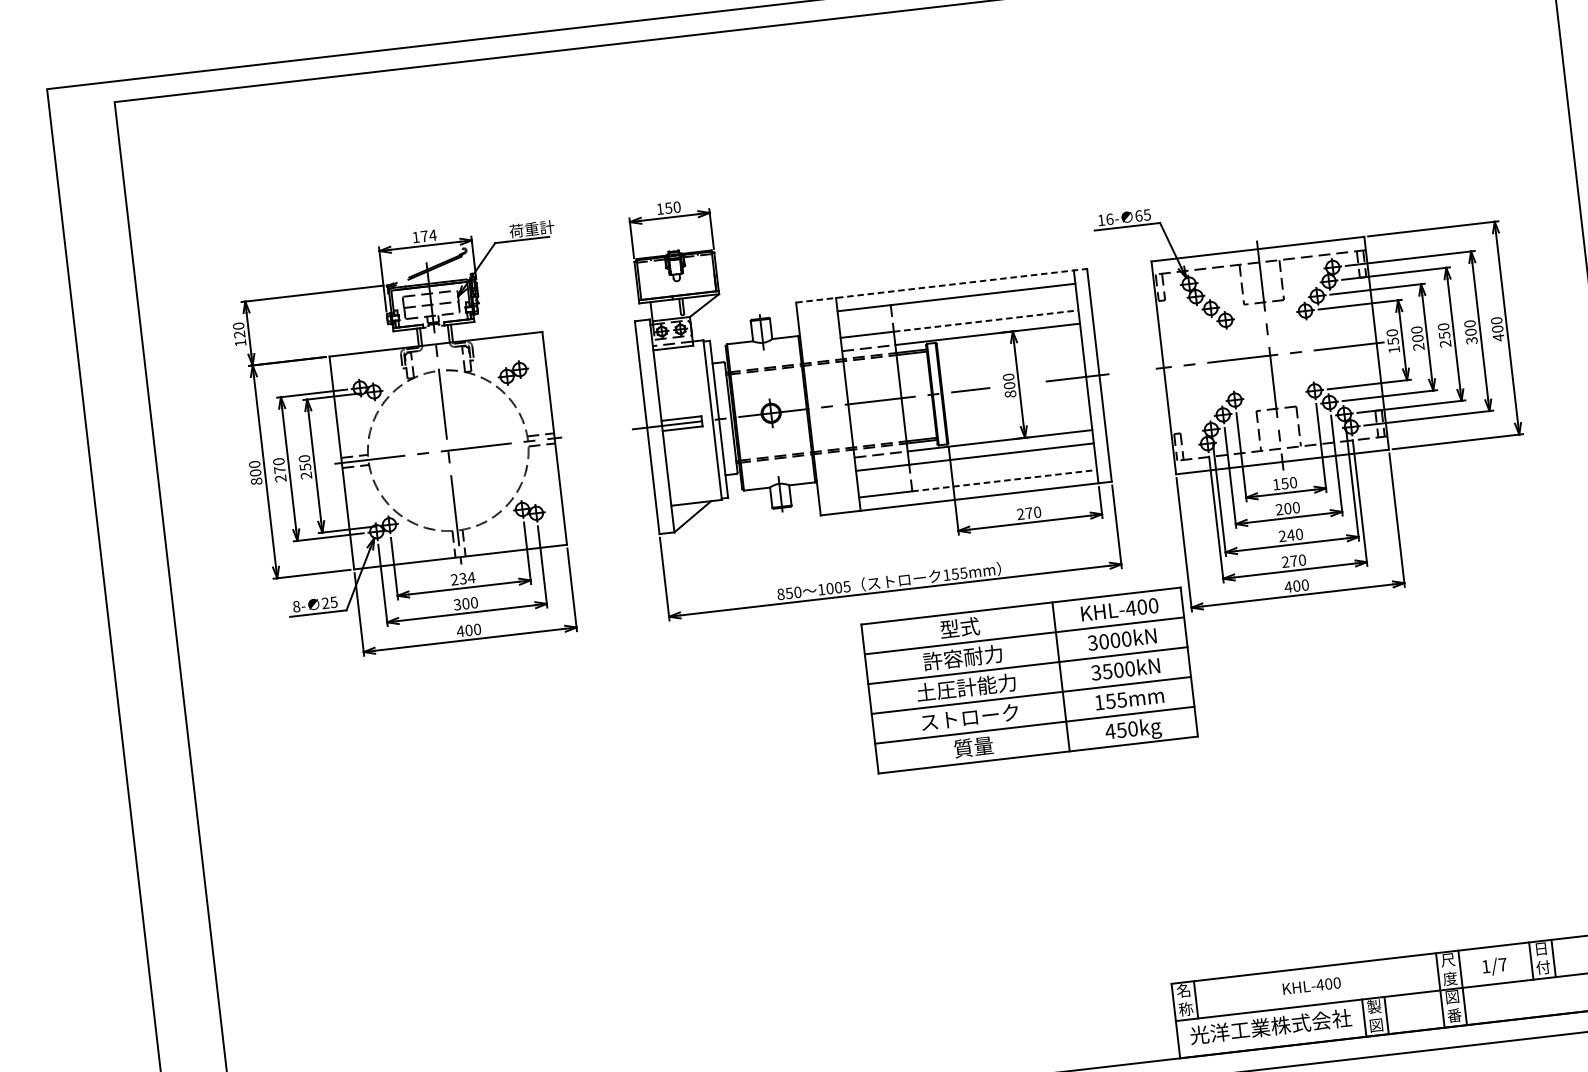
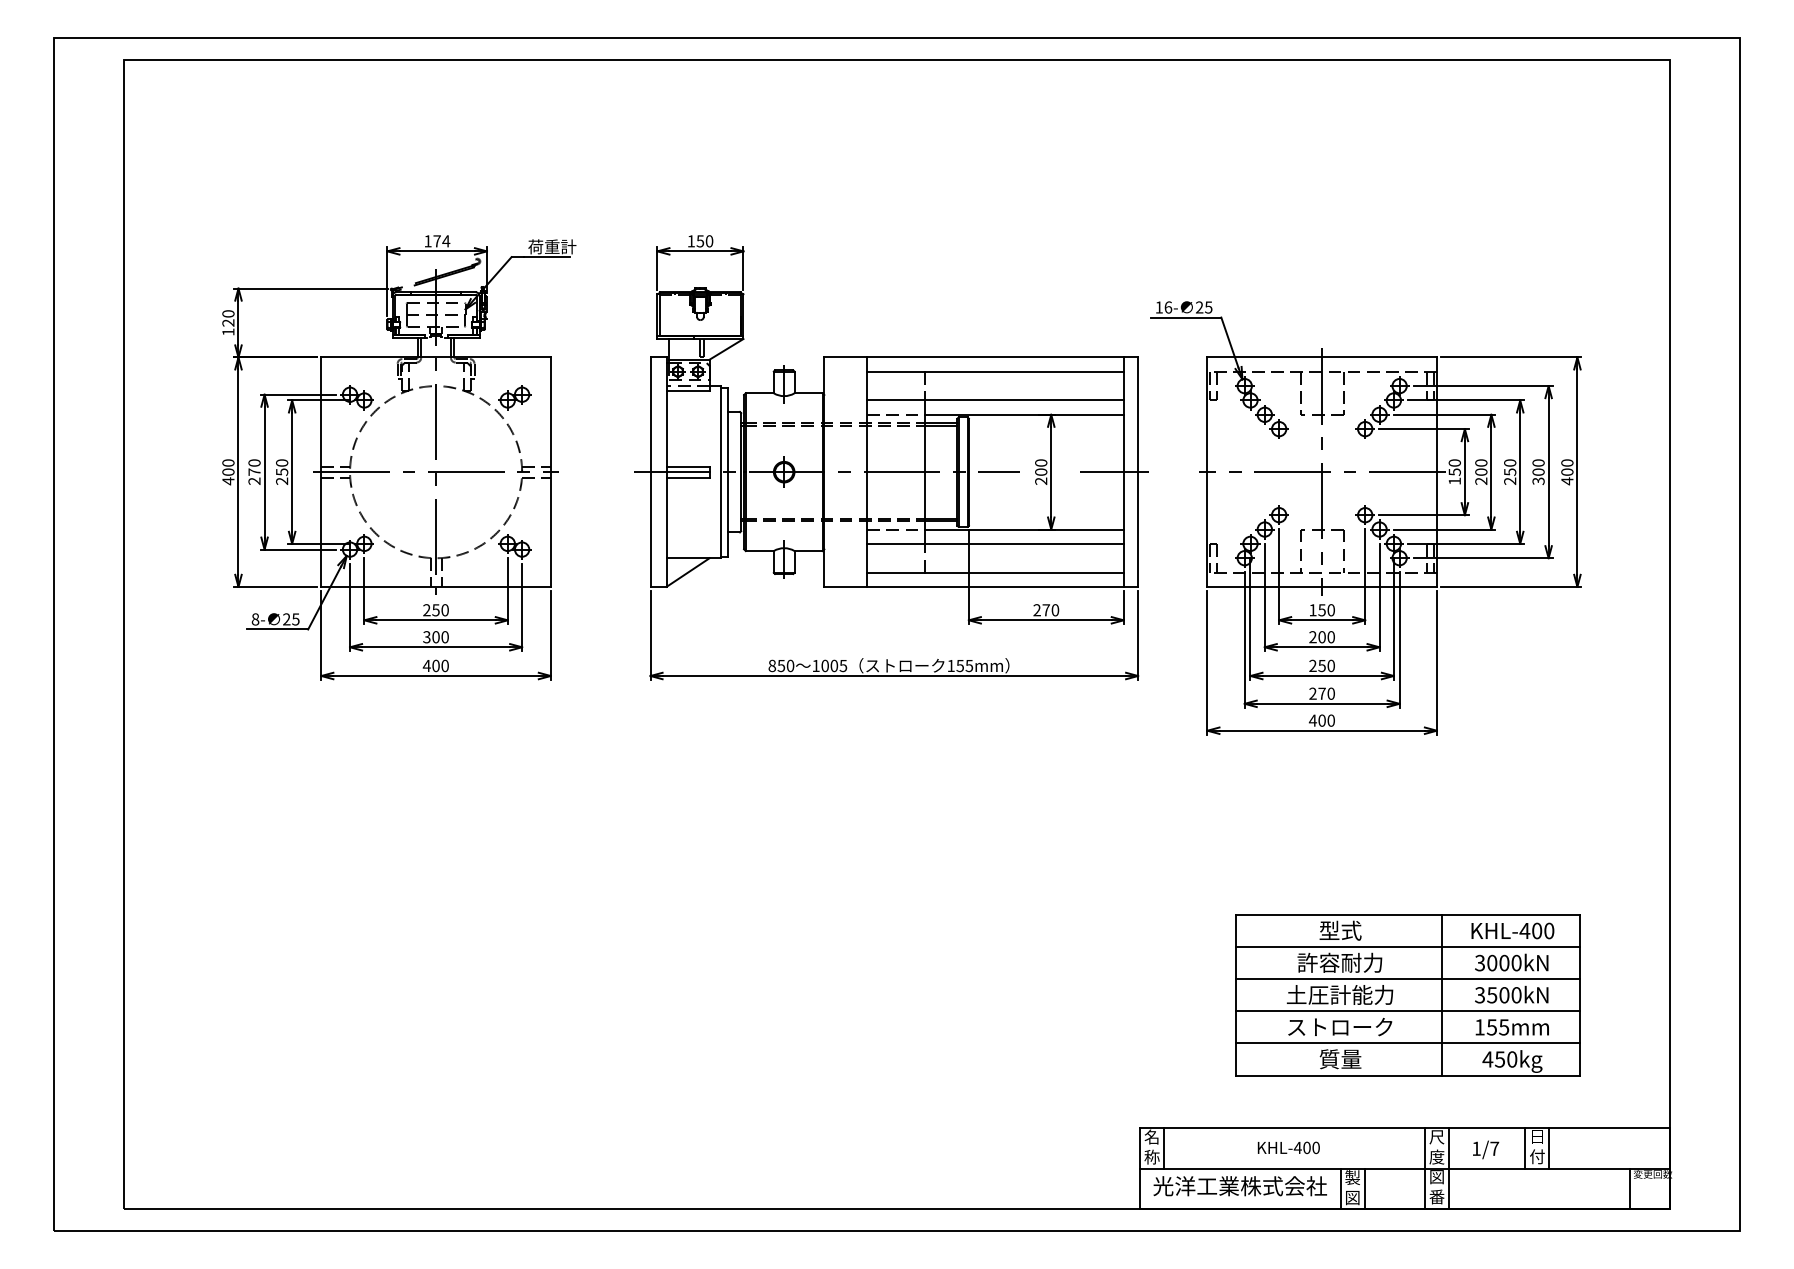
text: (1138, 216) -> (1199, 307), 65 -> 25
line: (941, 285) -> (981, 357), dashed -> solid
line: (986, 321) -> (1024, 400), dashed -> solid
text: (1010, 393) -> (1041, 480), 800 -> 200
line: (1004, 480) -> (1024, 572), dashed -> solid
text: (256, 481) -> (228, 481), 800 -> 400
text: (1291, 535) -> (1322, 666), 240 -> 250
text: (467, 578) -> (440, 610), 234 -> 250
part: (1028, 680) -> (1407, 995), moved

